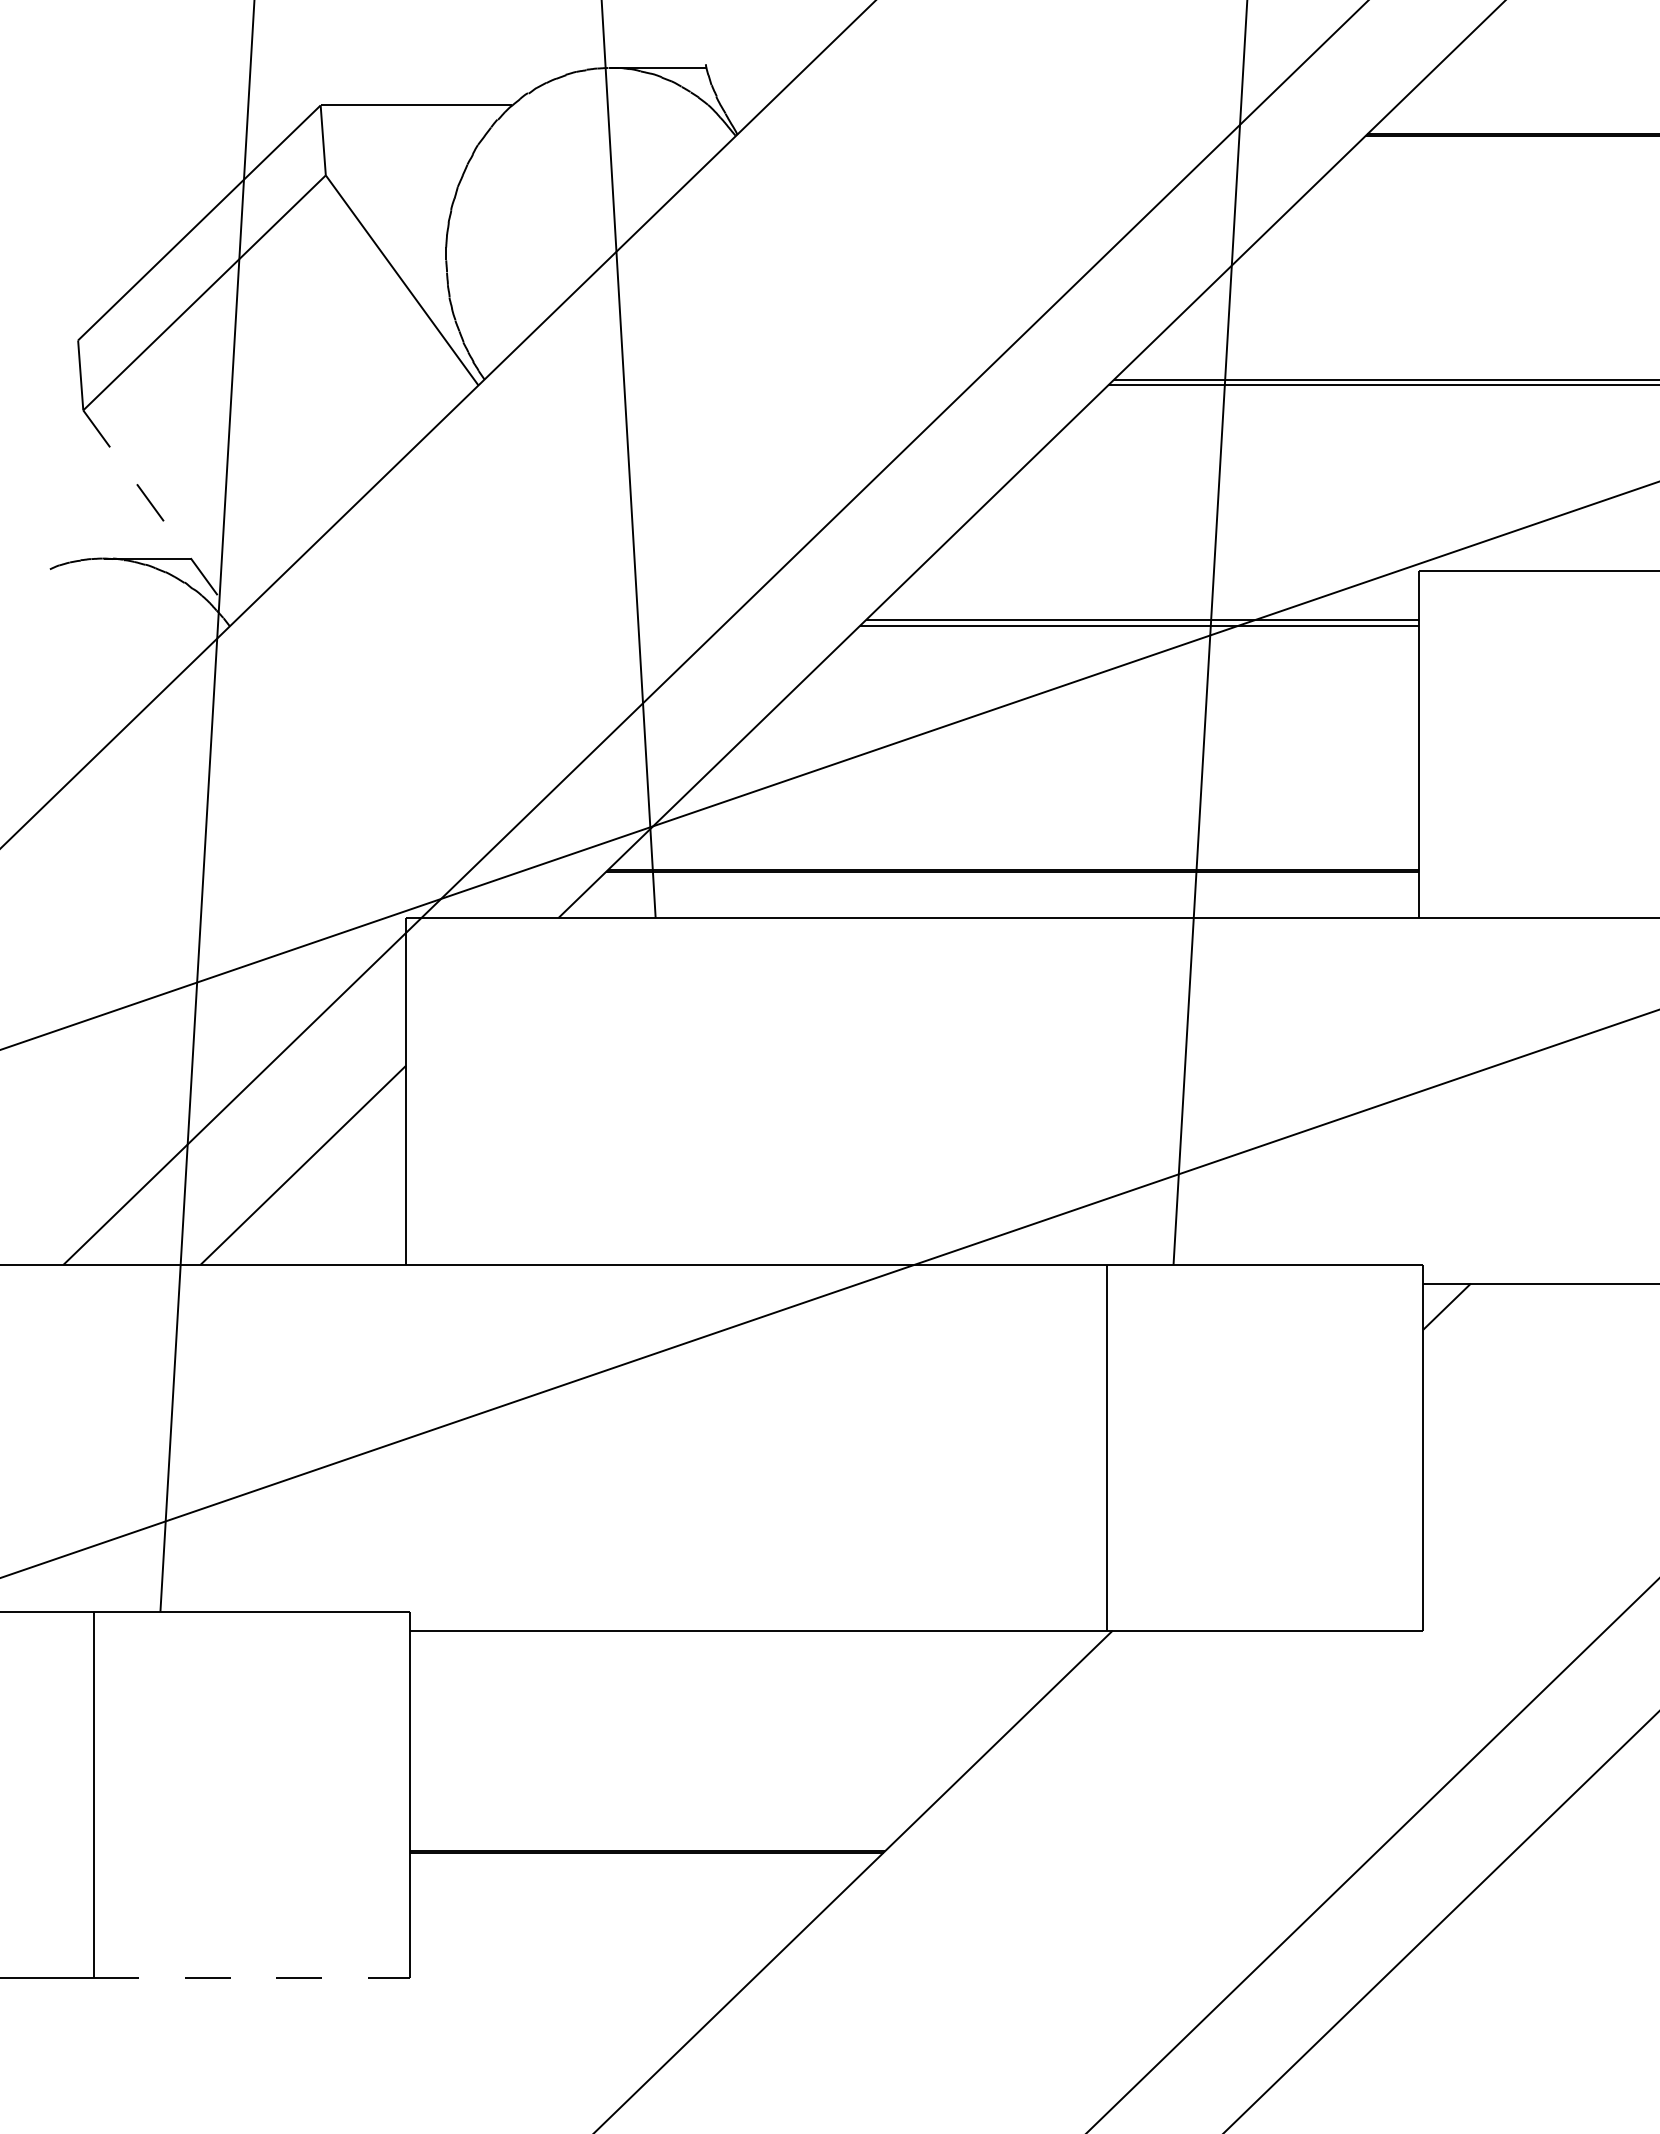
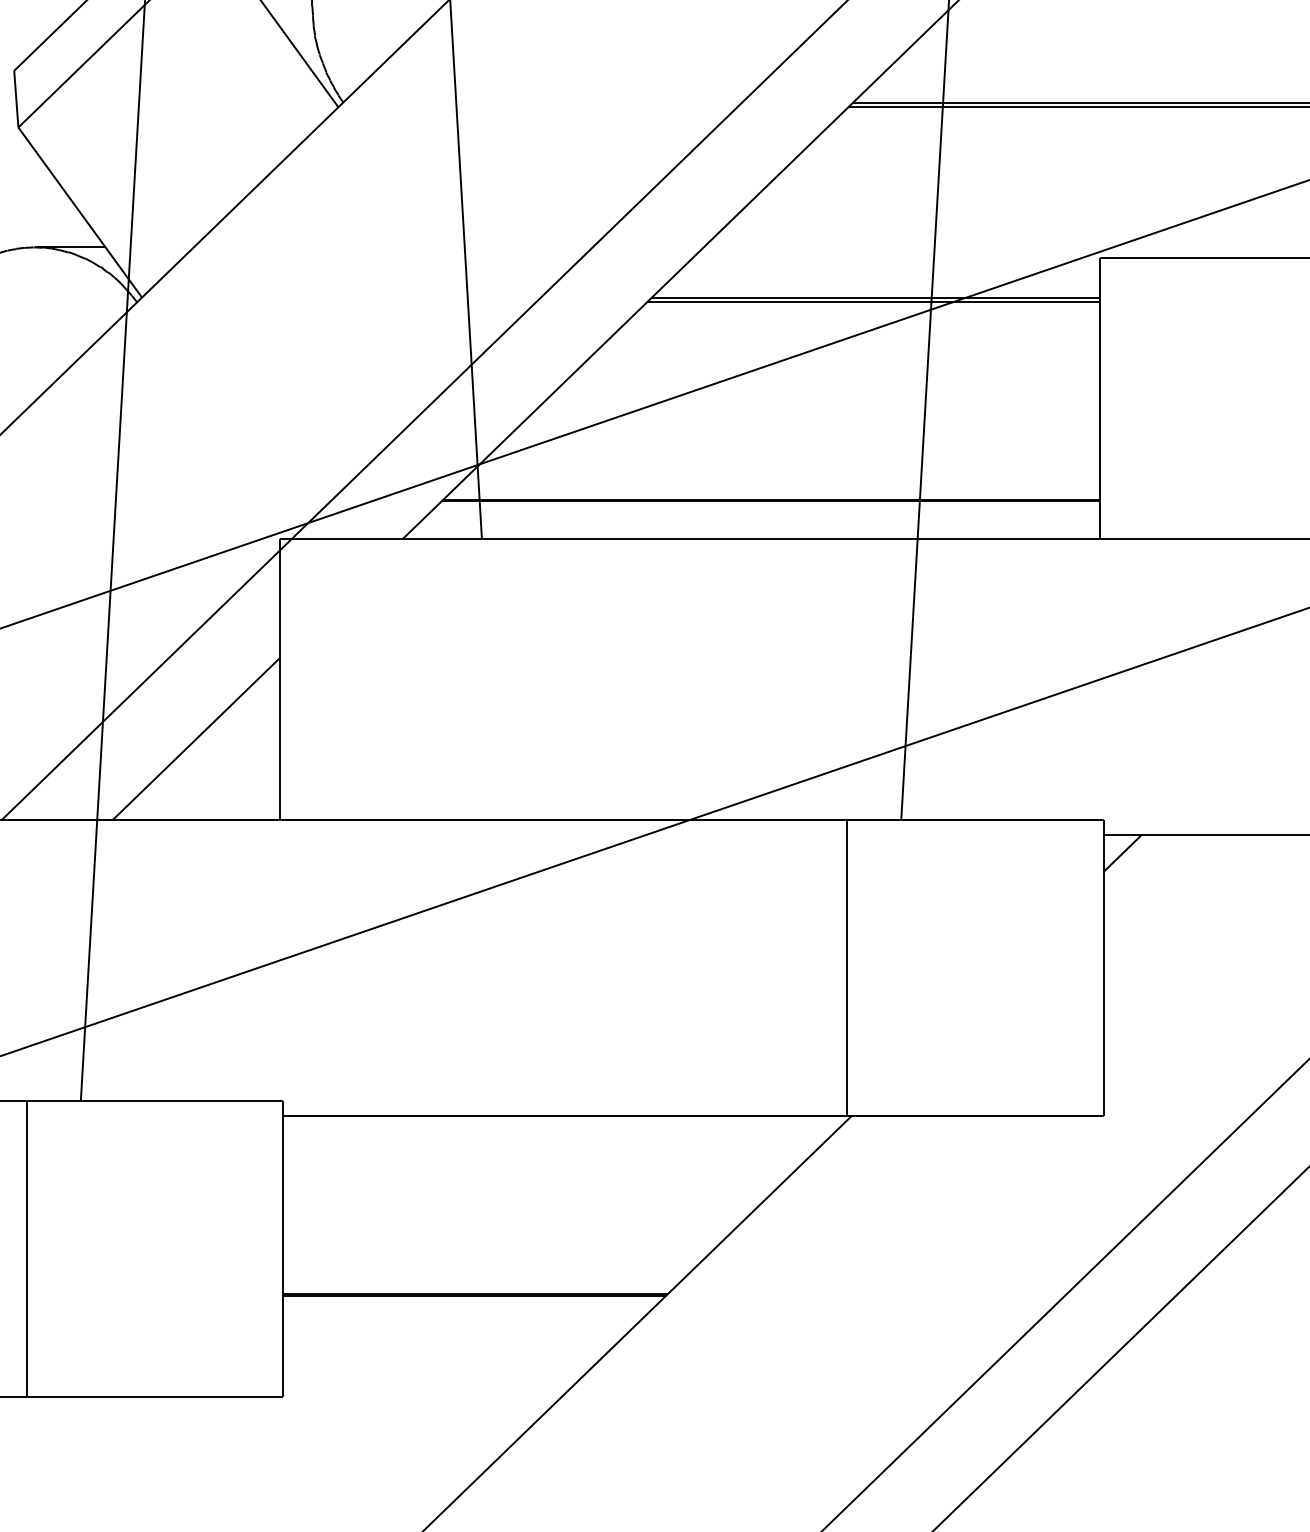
line: (159, 515) -> (80, 212), dashed -> solid
line: (252, 1977) -> (155, 1396), dashed -> solid

